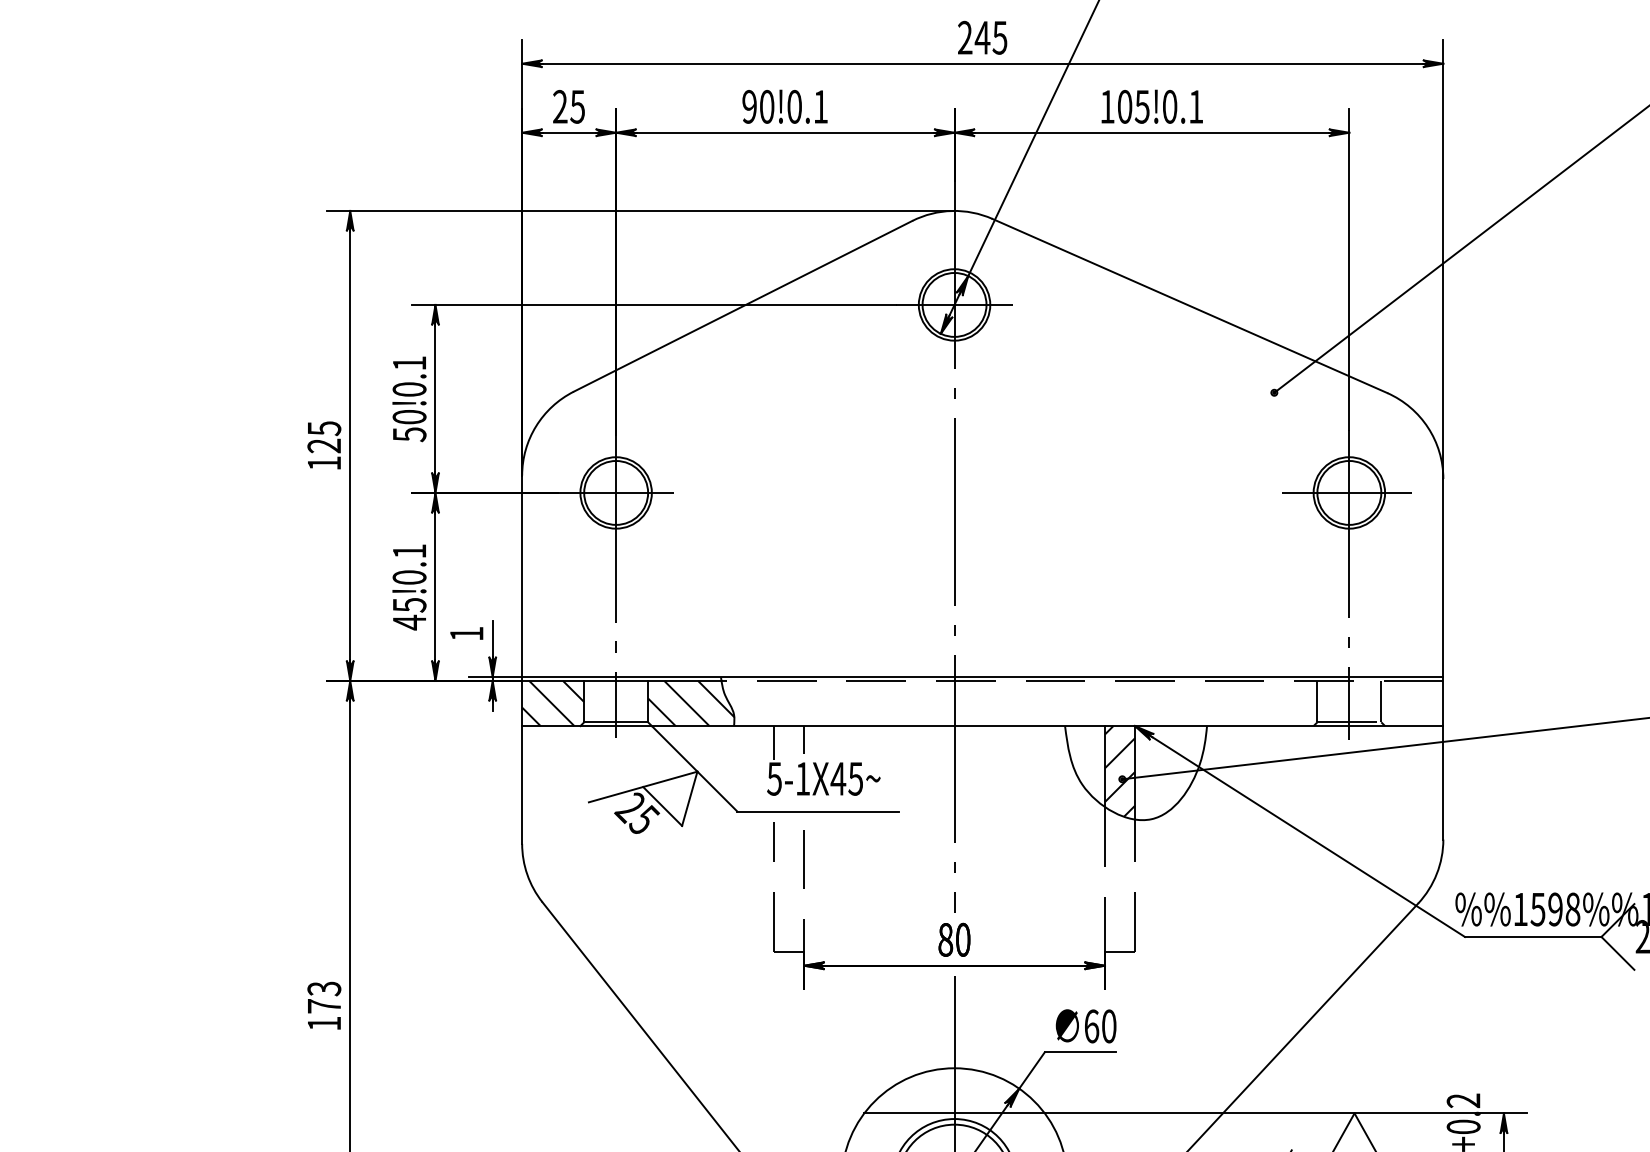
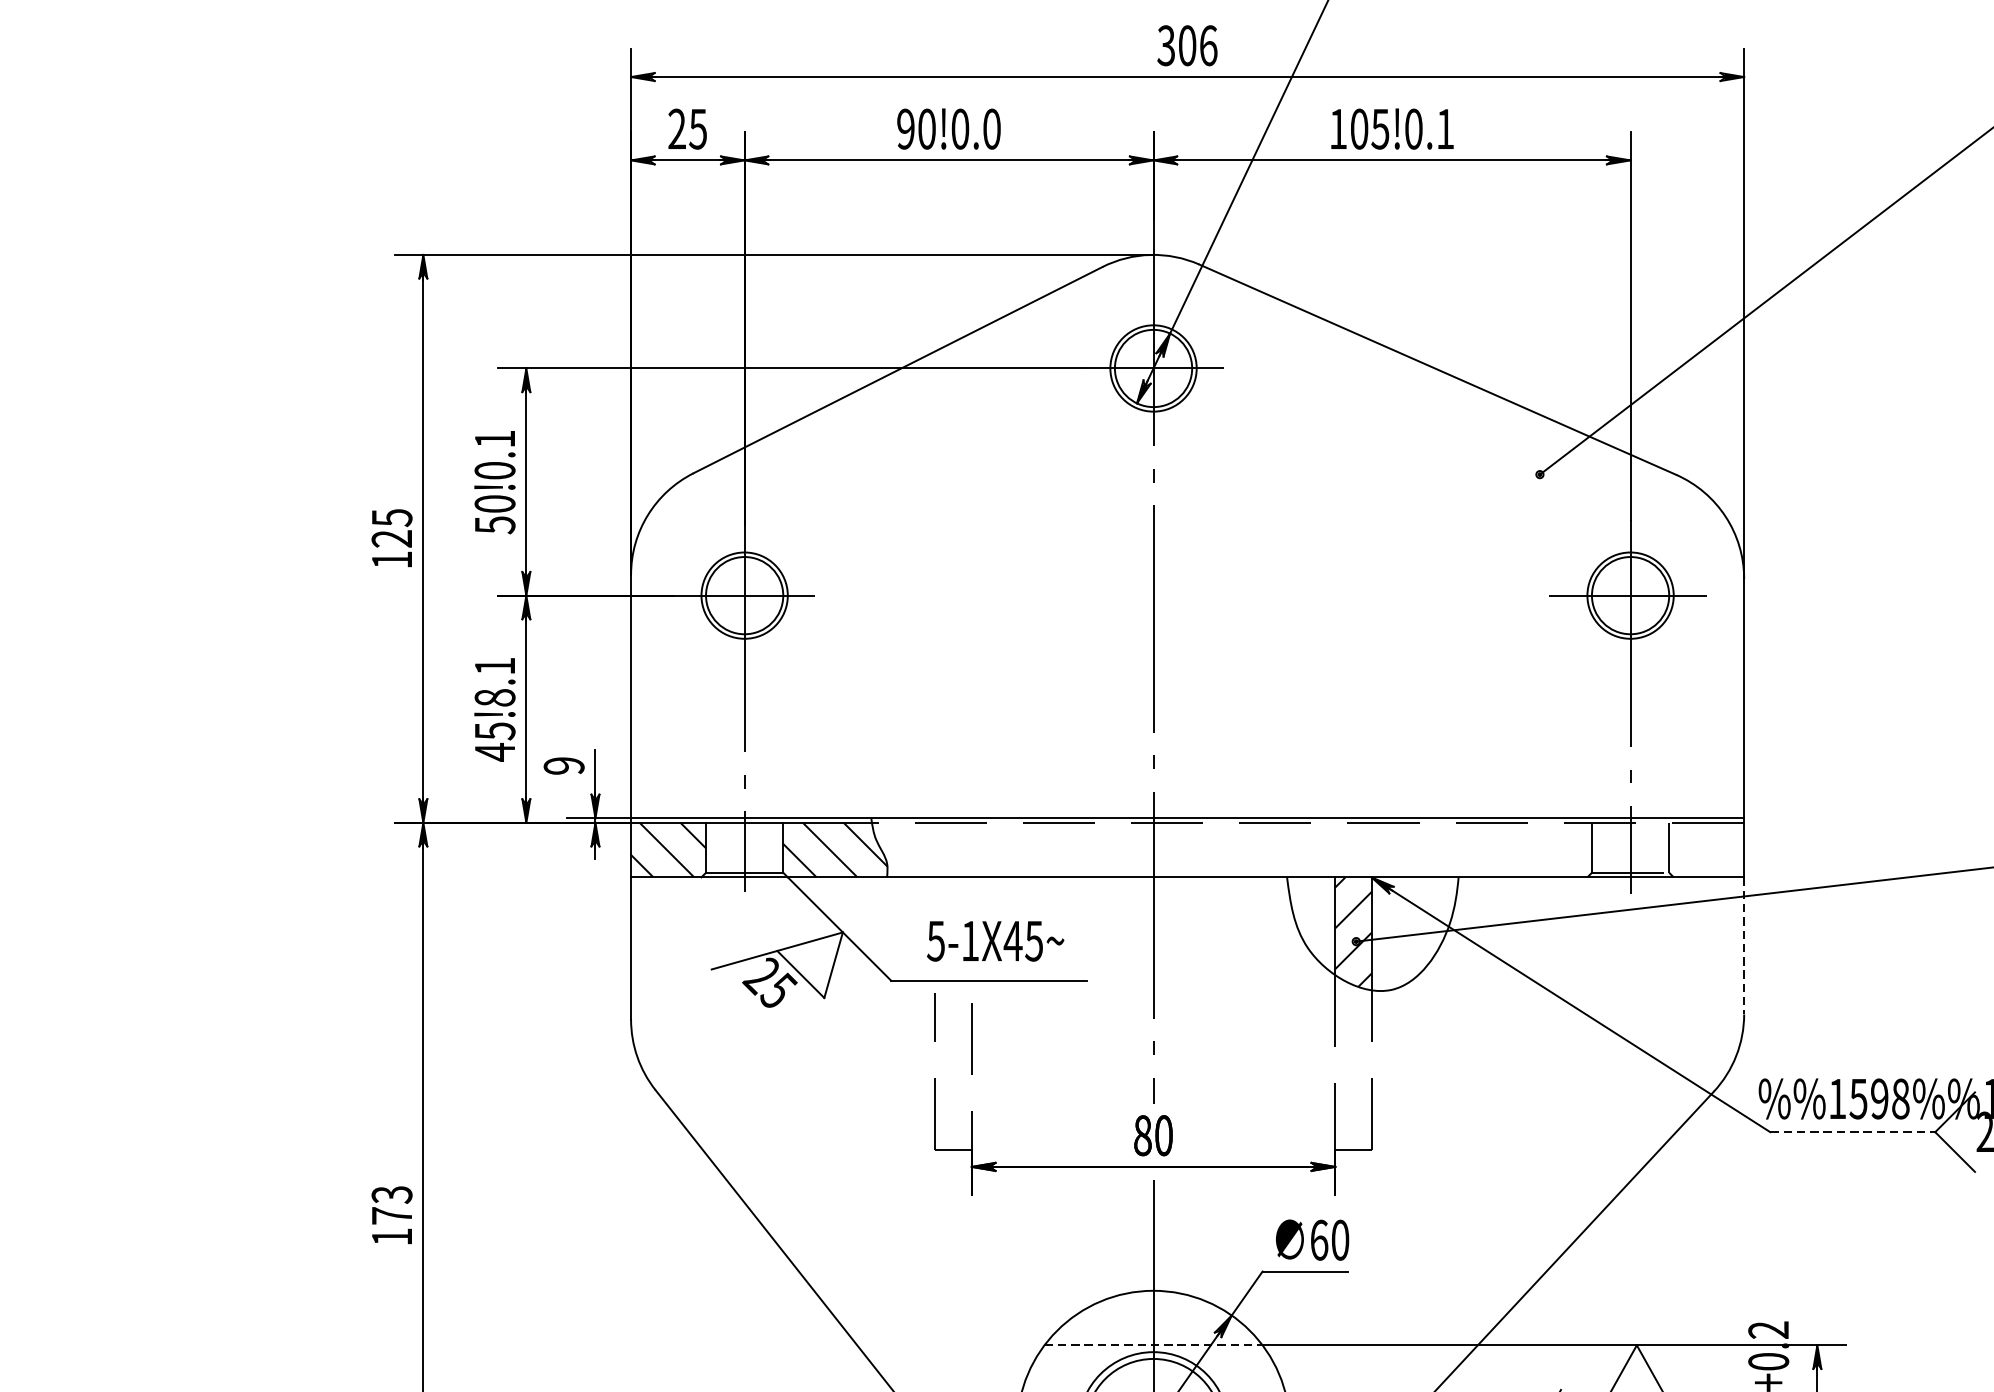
text: (982, 37) -> (1187, 45), 245 -> 306
text: (820, 106) -> (991, 128), 90!0.1 -> 90!0.0
text: (409, 577) -> (494, 697), 45!0.1 -> 45!8.1
text: (466, 633) -> (563, 765), 1 -> 9
line: (804, 740) -> (972, 894), removed
line: (774, 743) -> (935, 898), removed
line: (1443, 782) -> (1744, 945), solid -> dashed
line: (1533, 936) -> (1853, 1131), solid -> dashed
line: (955, 1113) -> (1154, 1345), solid -> dashed

